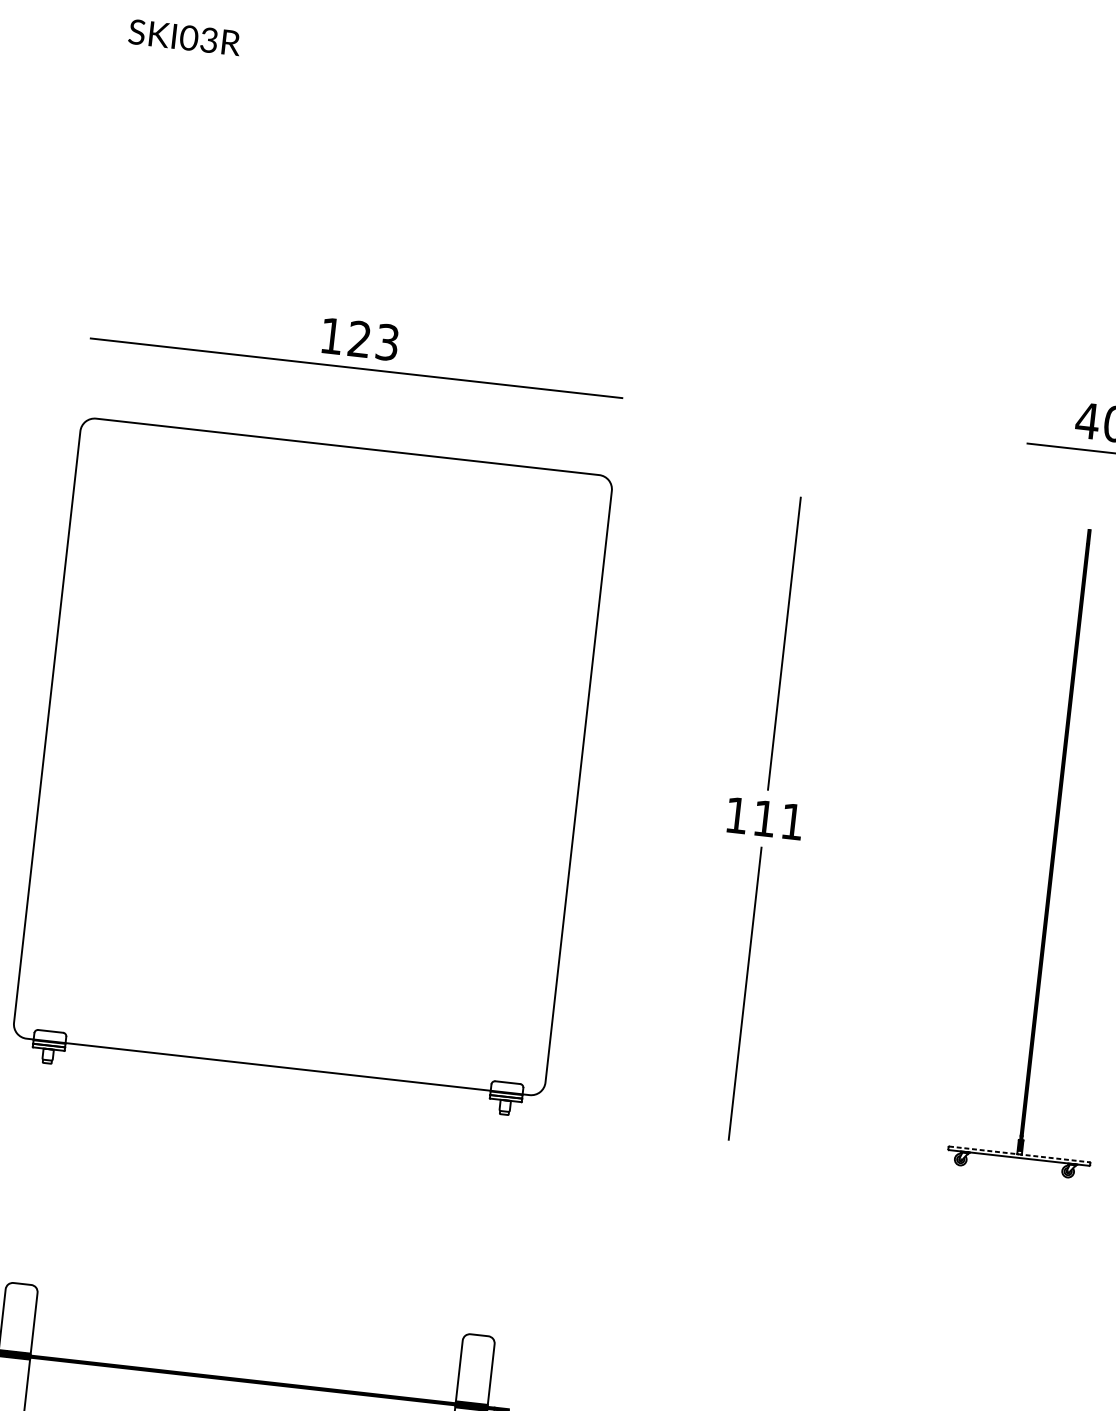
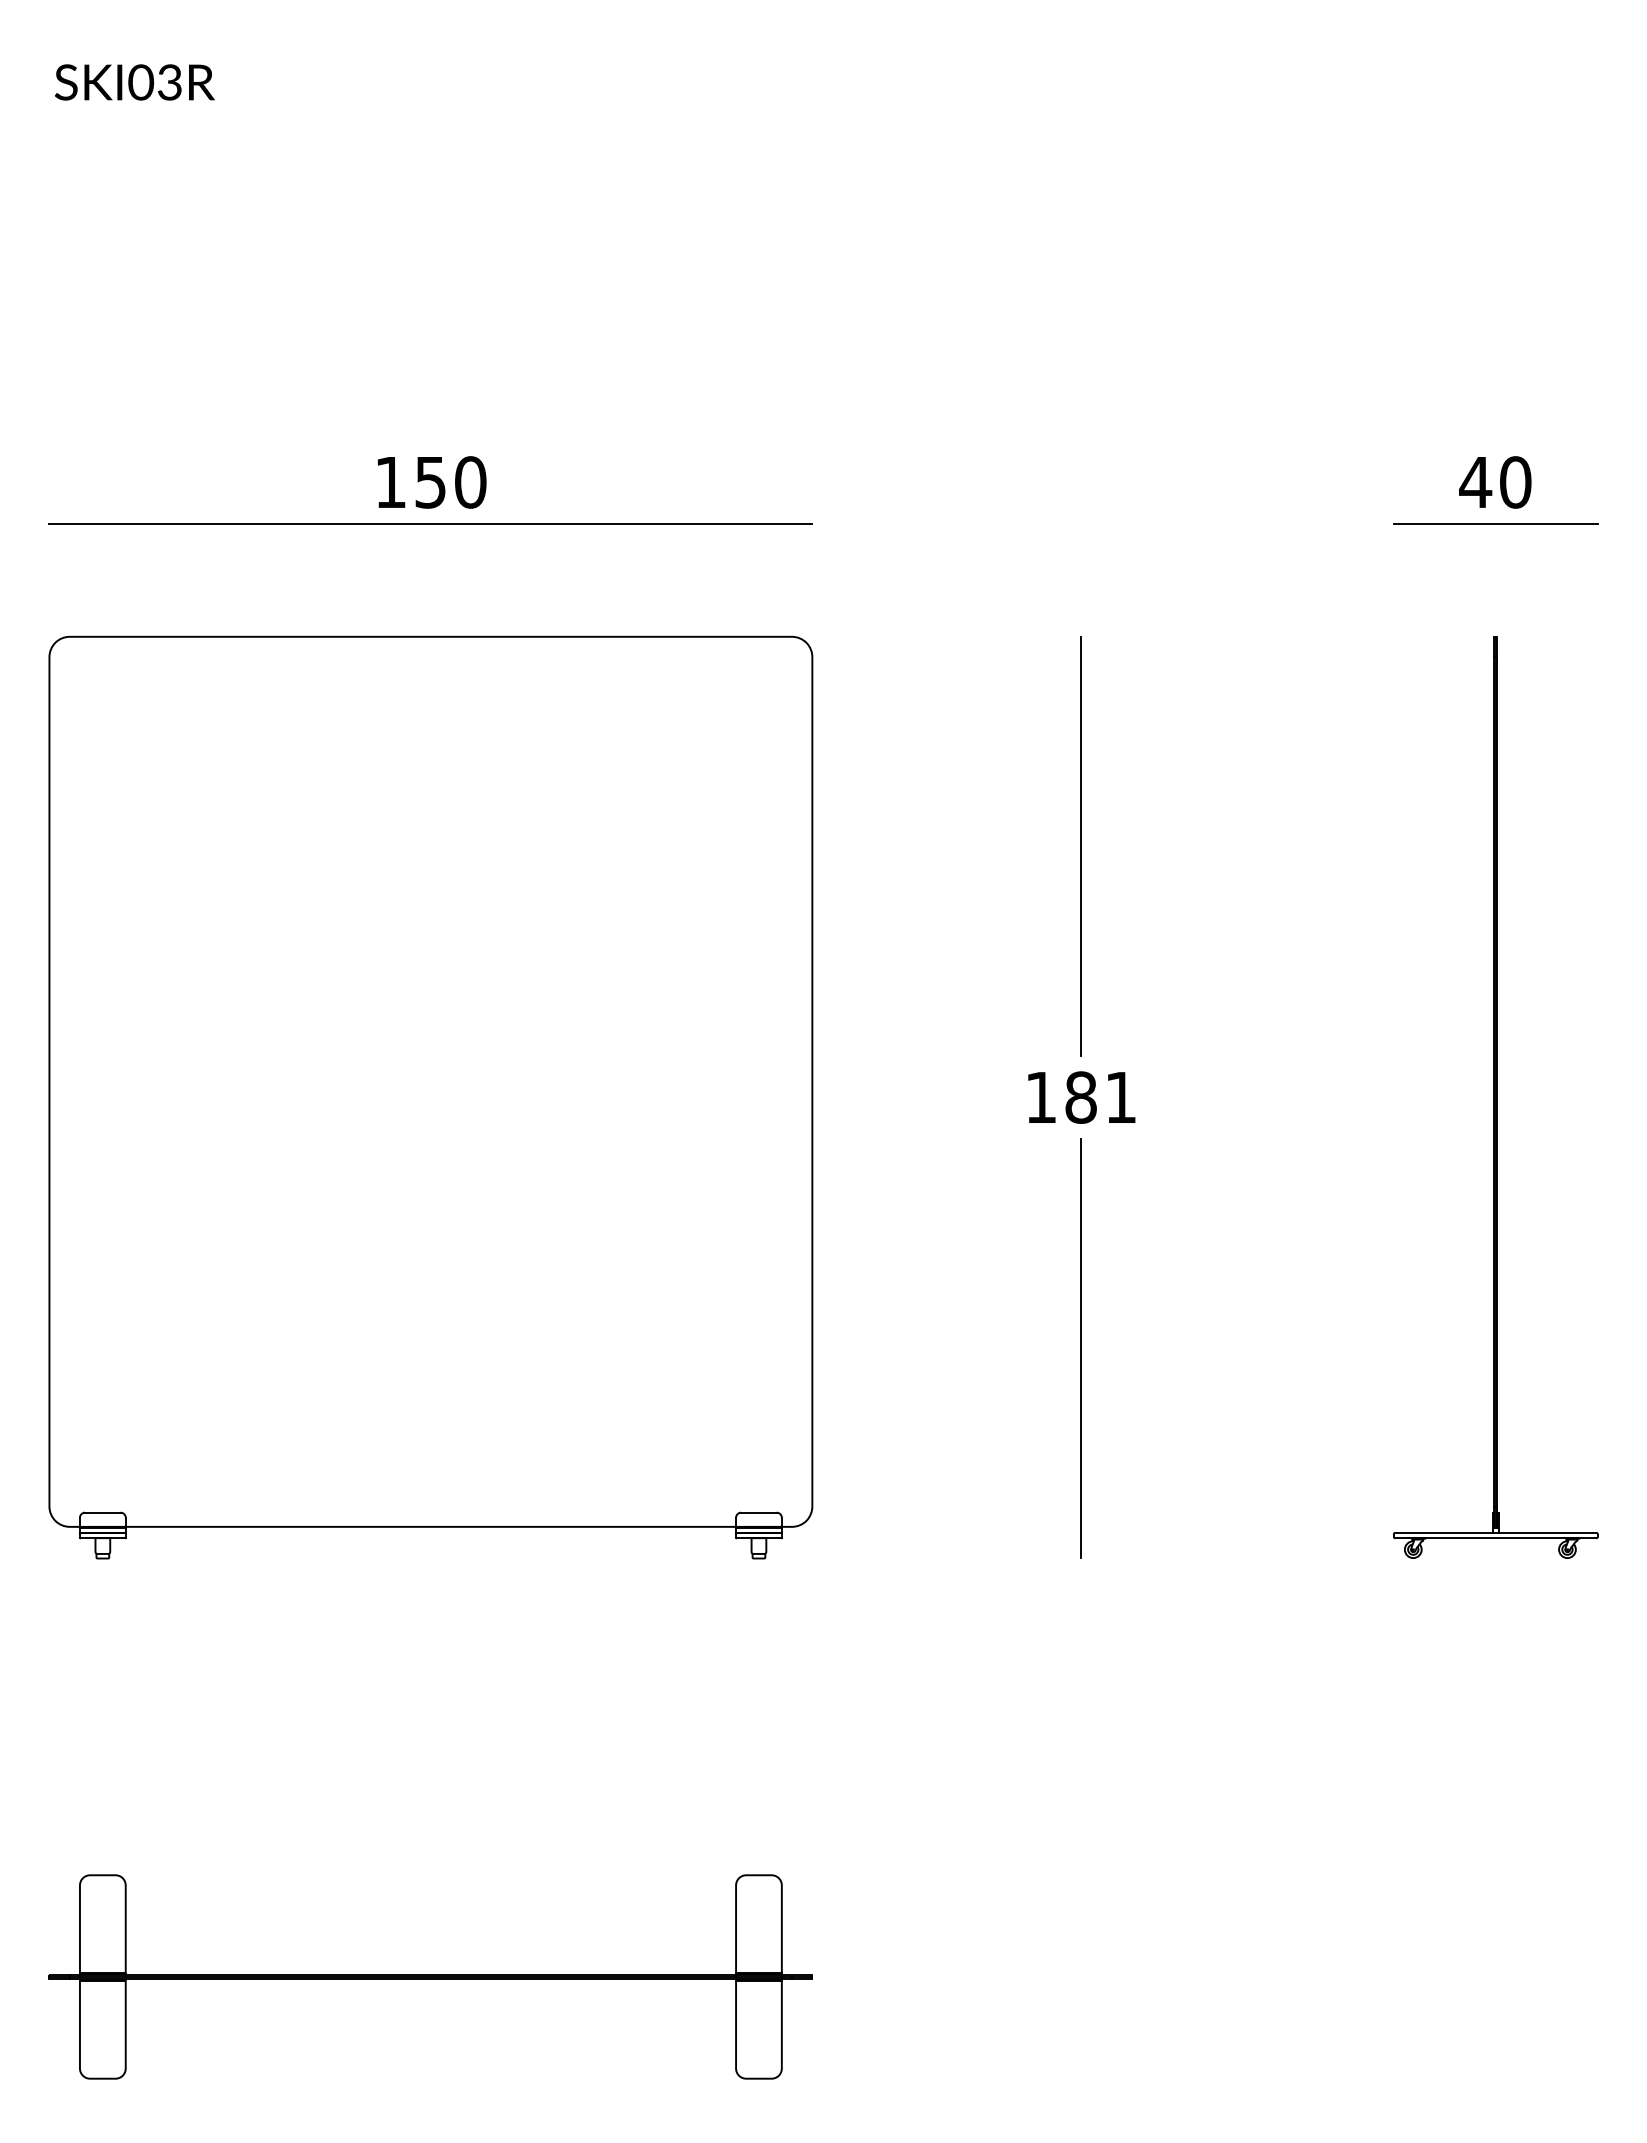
text: (373, 340) -> (450, 482), 123 -> 150
text: (764, 818) -> (1080, 1097), 111 -> 181
line: (1019, 1154) -> (1496, 1533), dashed -> solid

